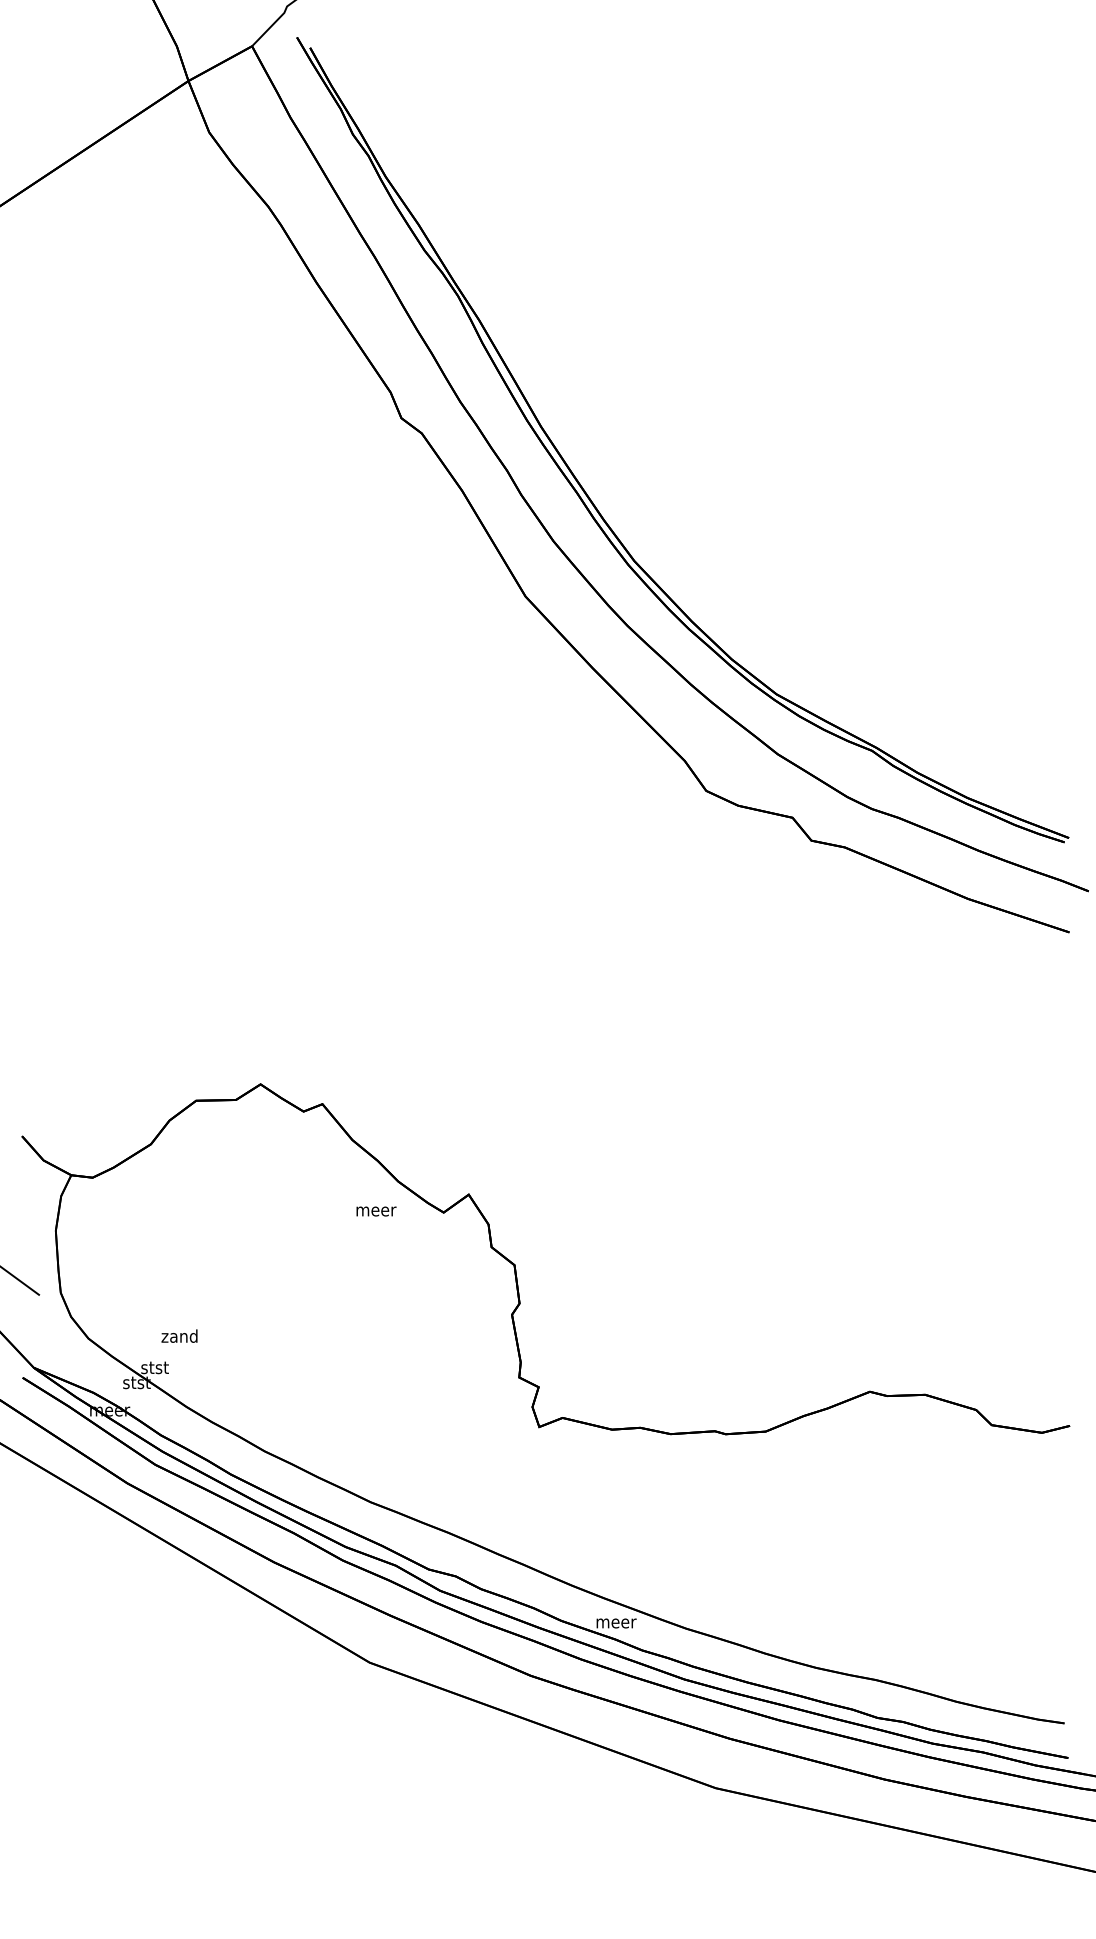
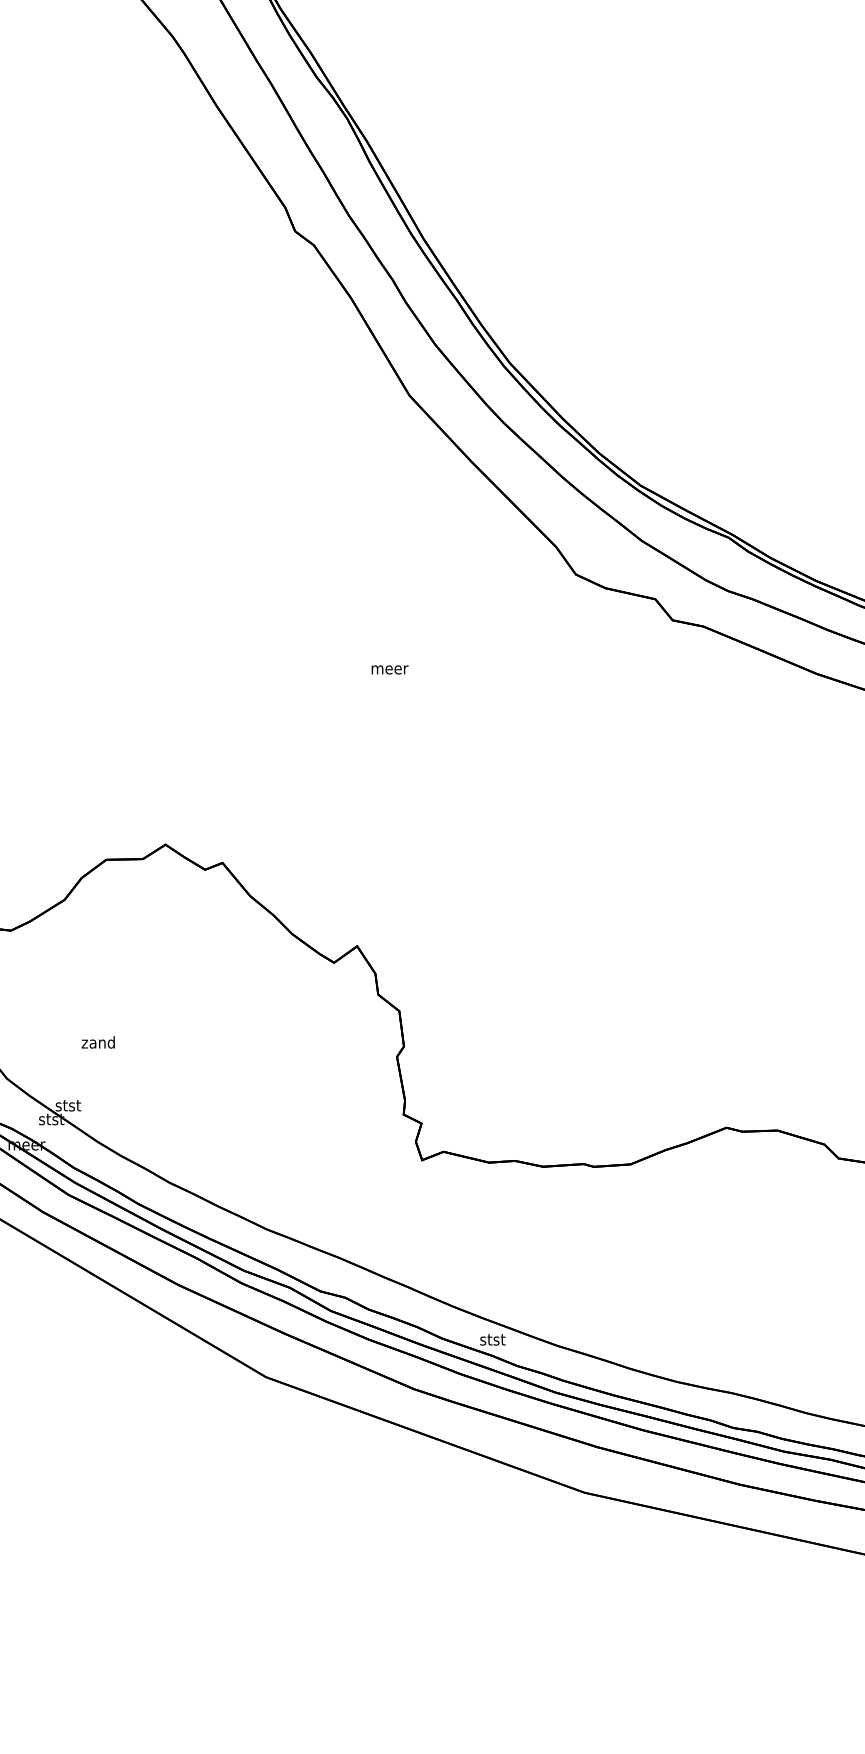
text: (376, 1211) -> (390, 669), moved
text: (179, 1335) -> (98, 1041), moved
text: (616, 1622) -> (493, 1340), meer -> stst

